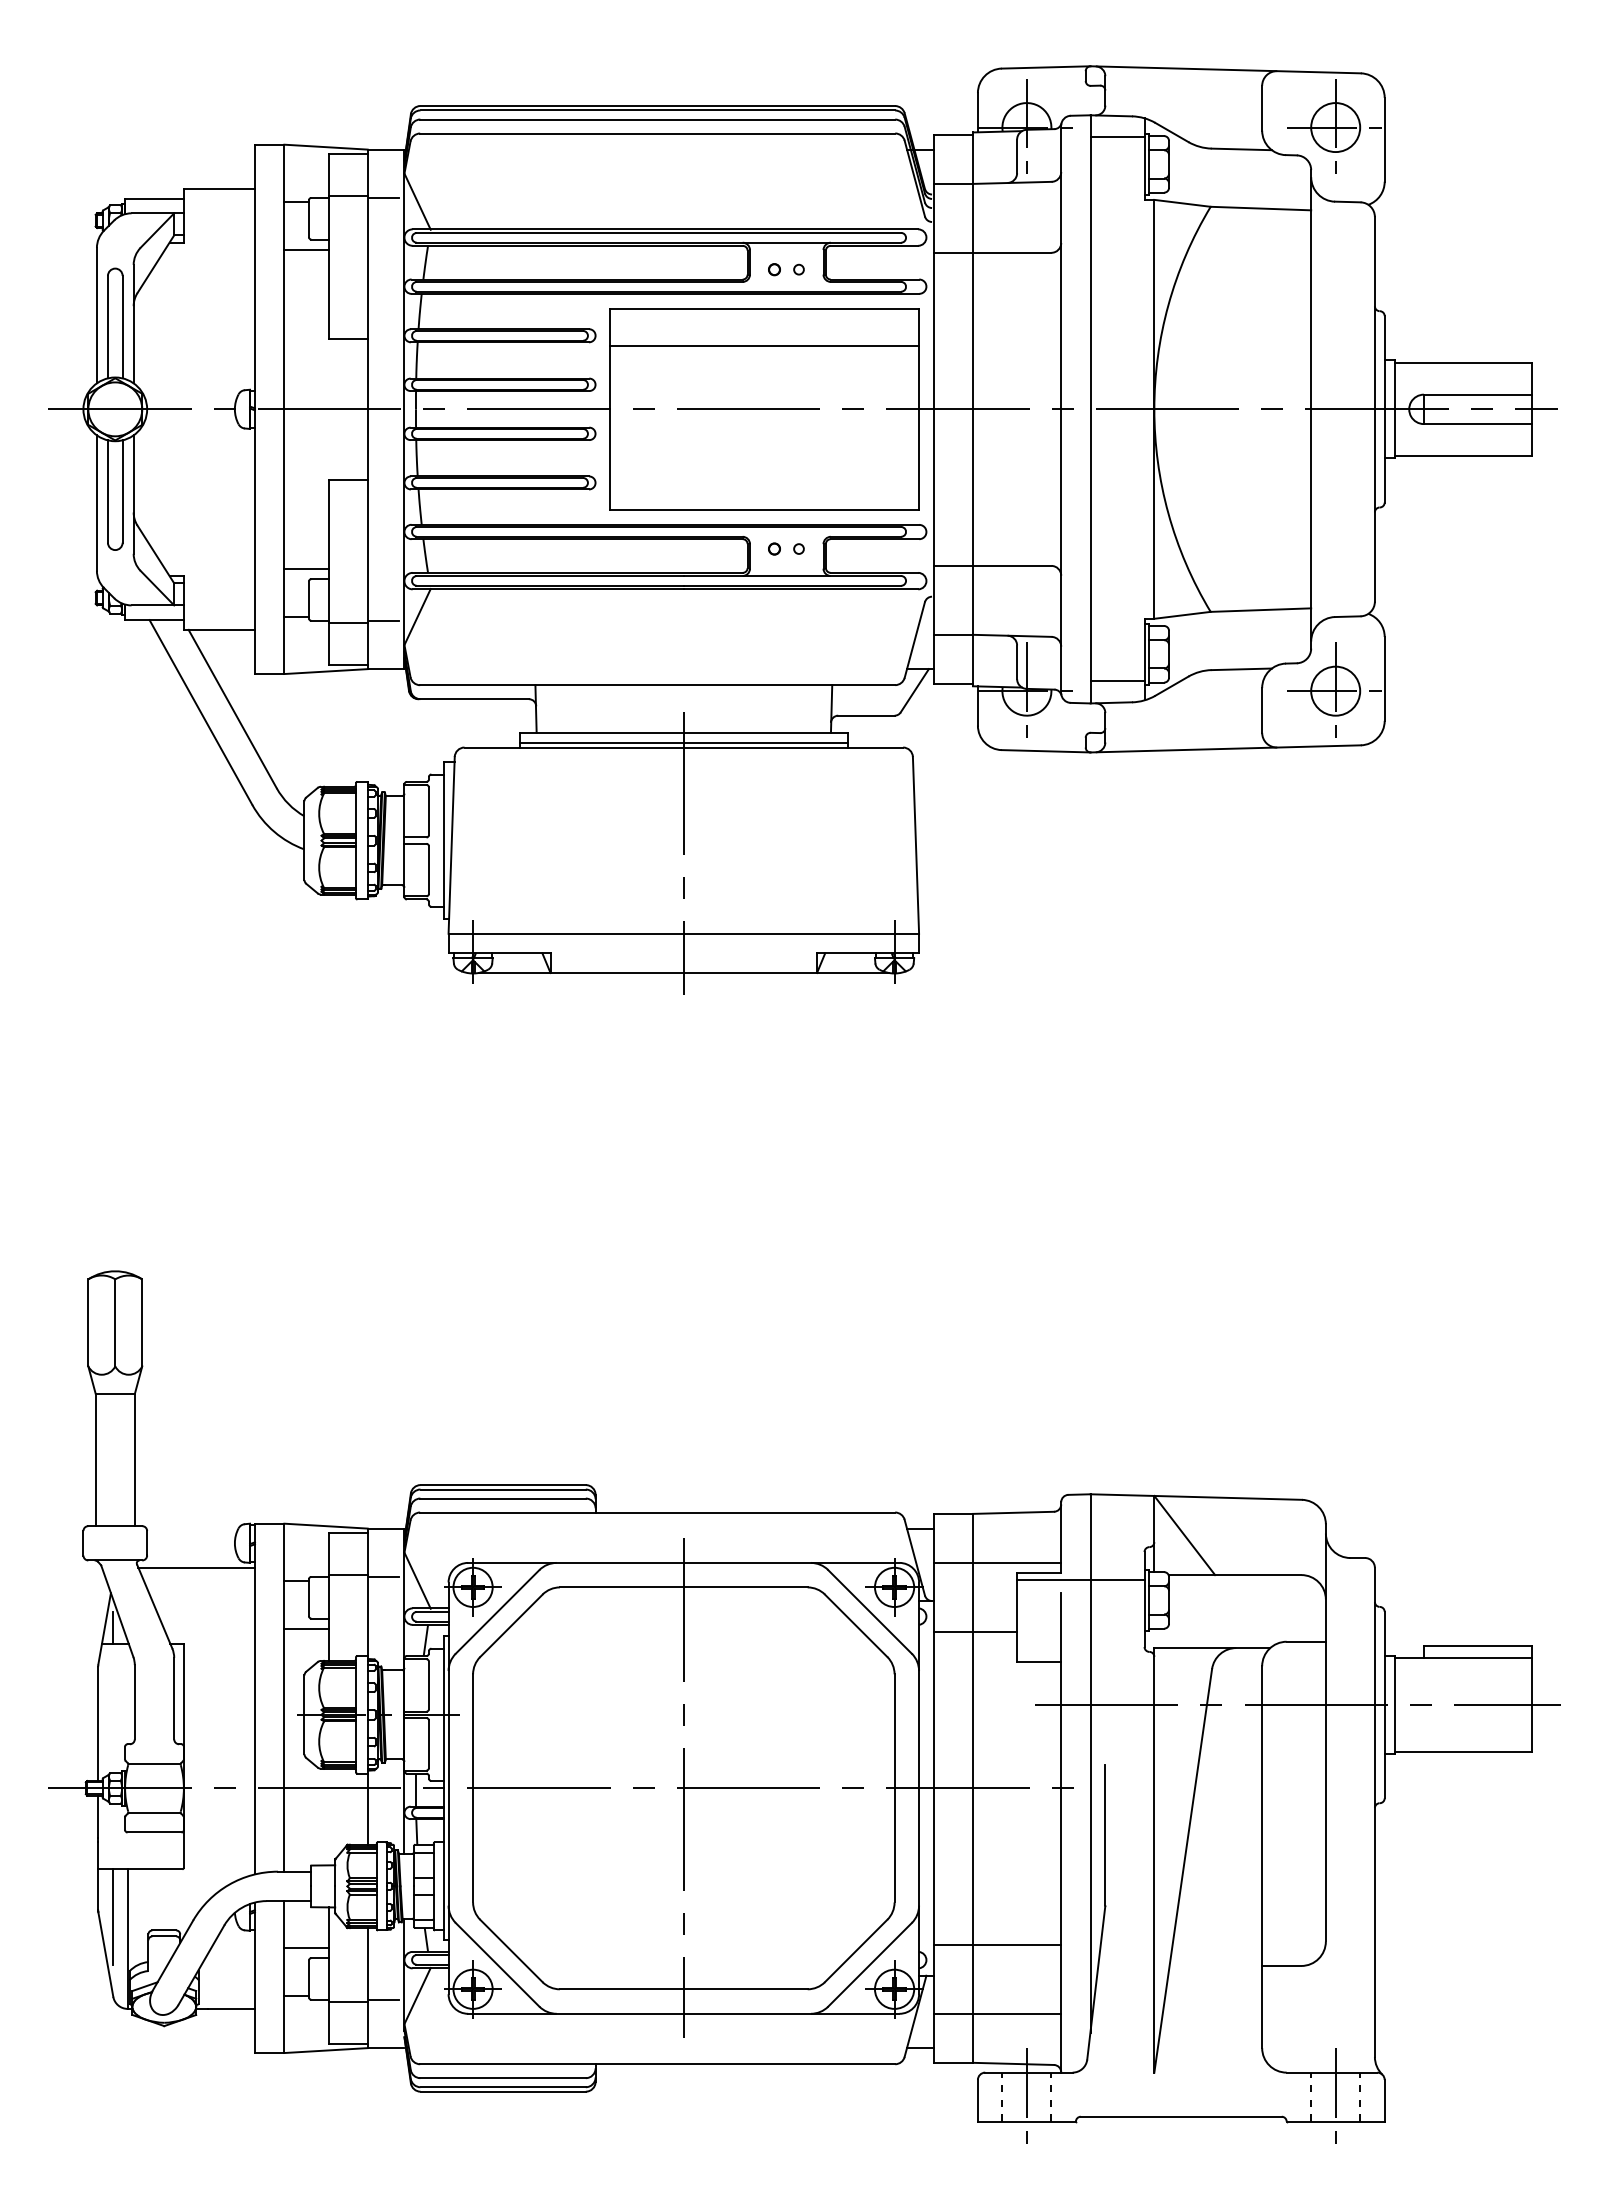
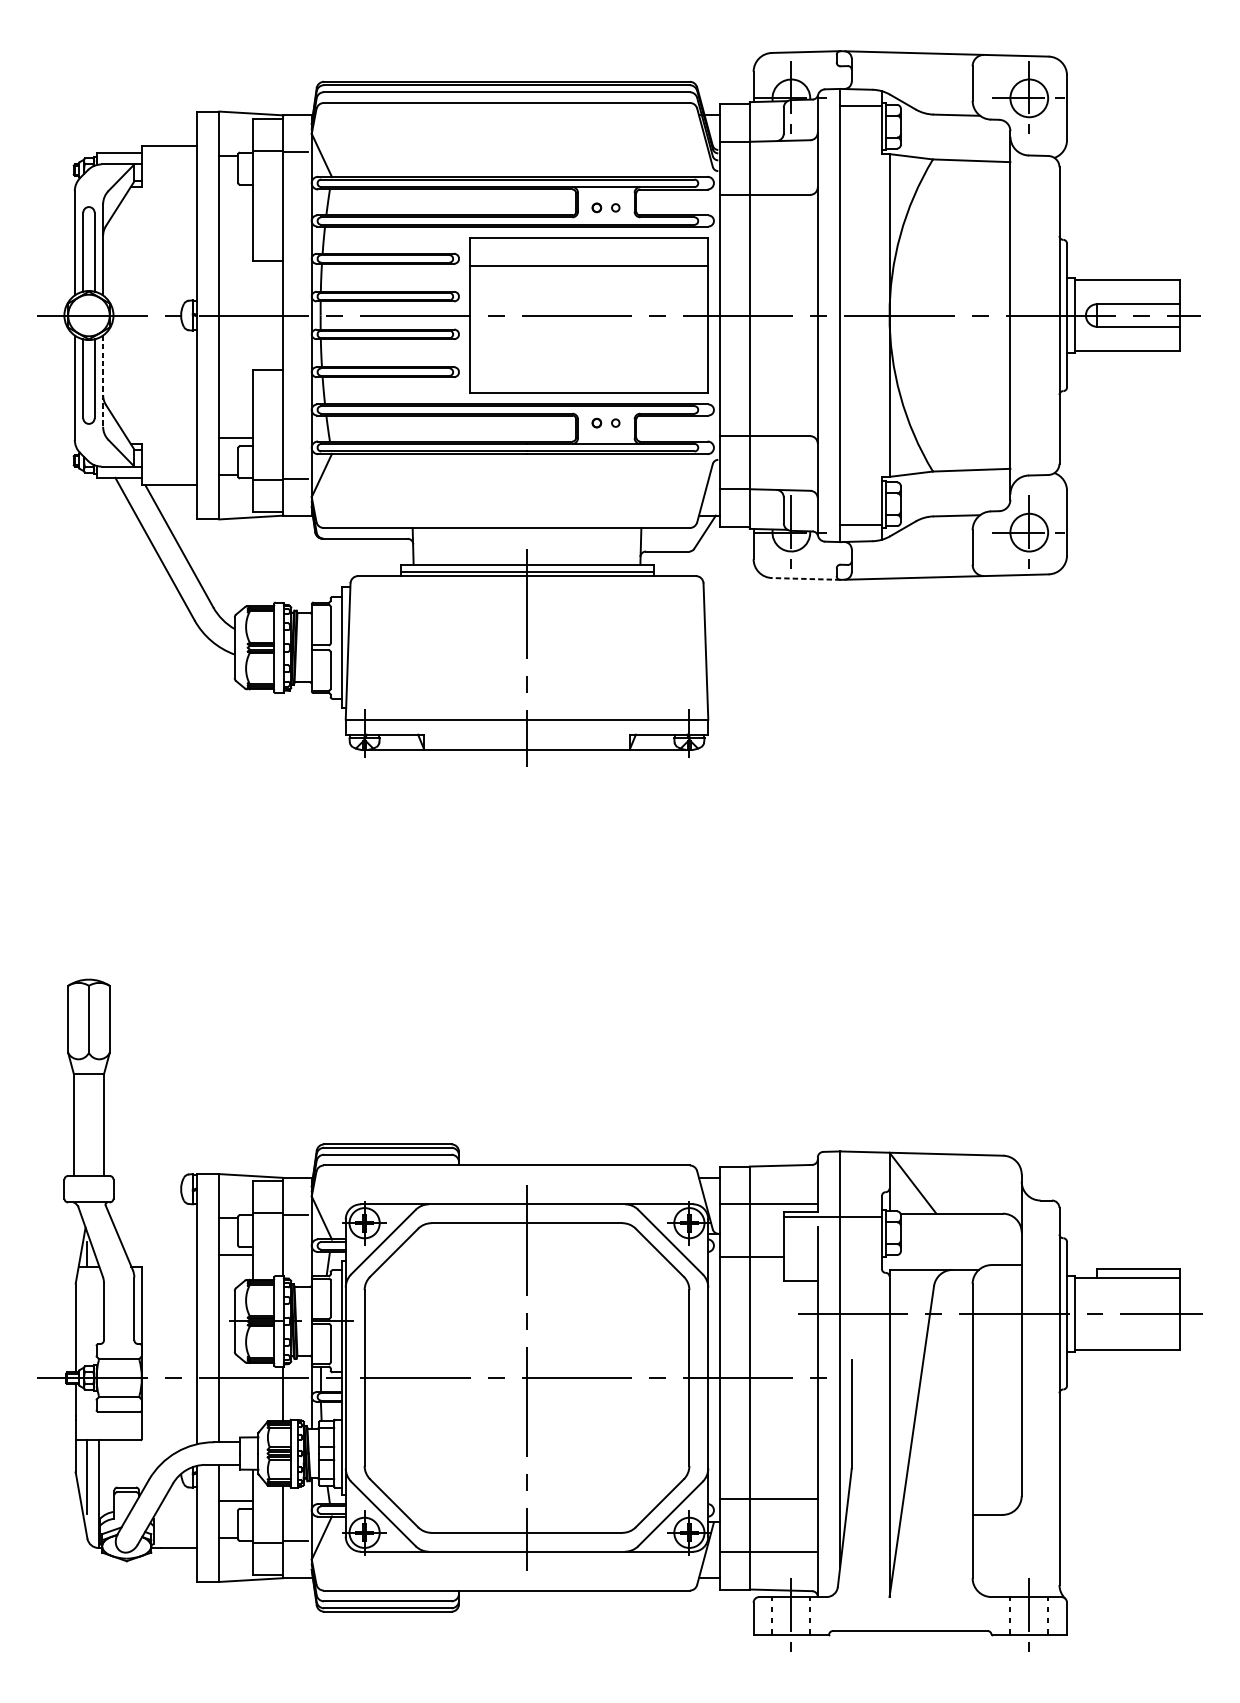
line: (306, 249) -> (236, 192), removed
line: (133, 495) -> (102, 381), solid -> dashed
line: (1045, 751) -> (805, 579), solid -> dashed
line: (196, 1567) -> (151, 1207), removed

